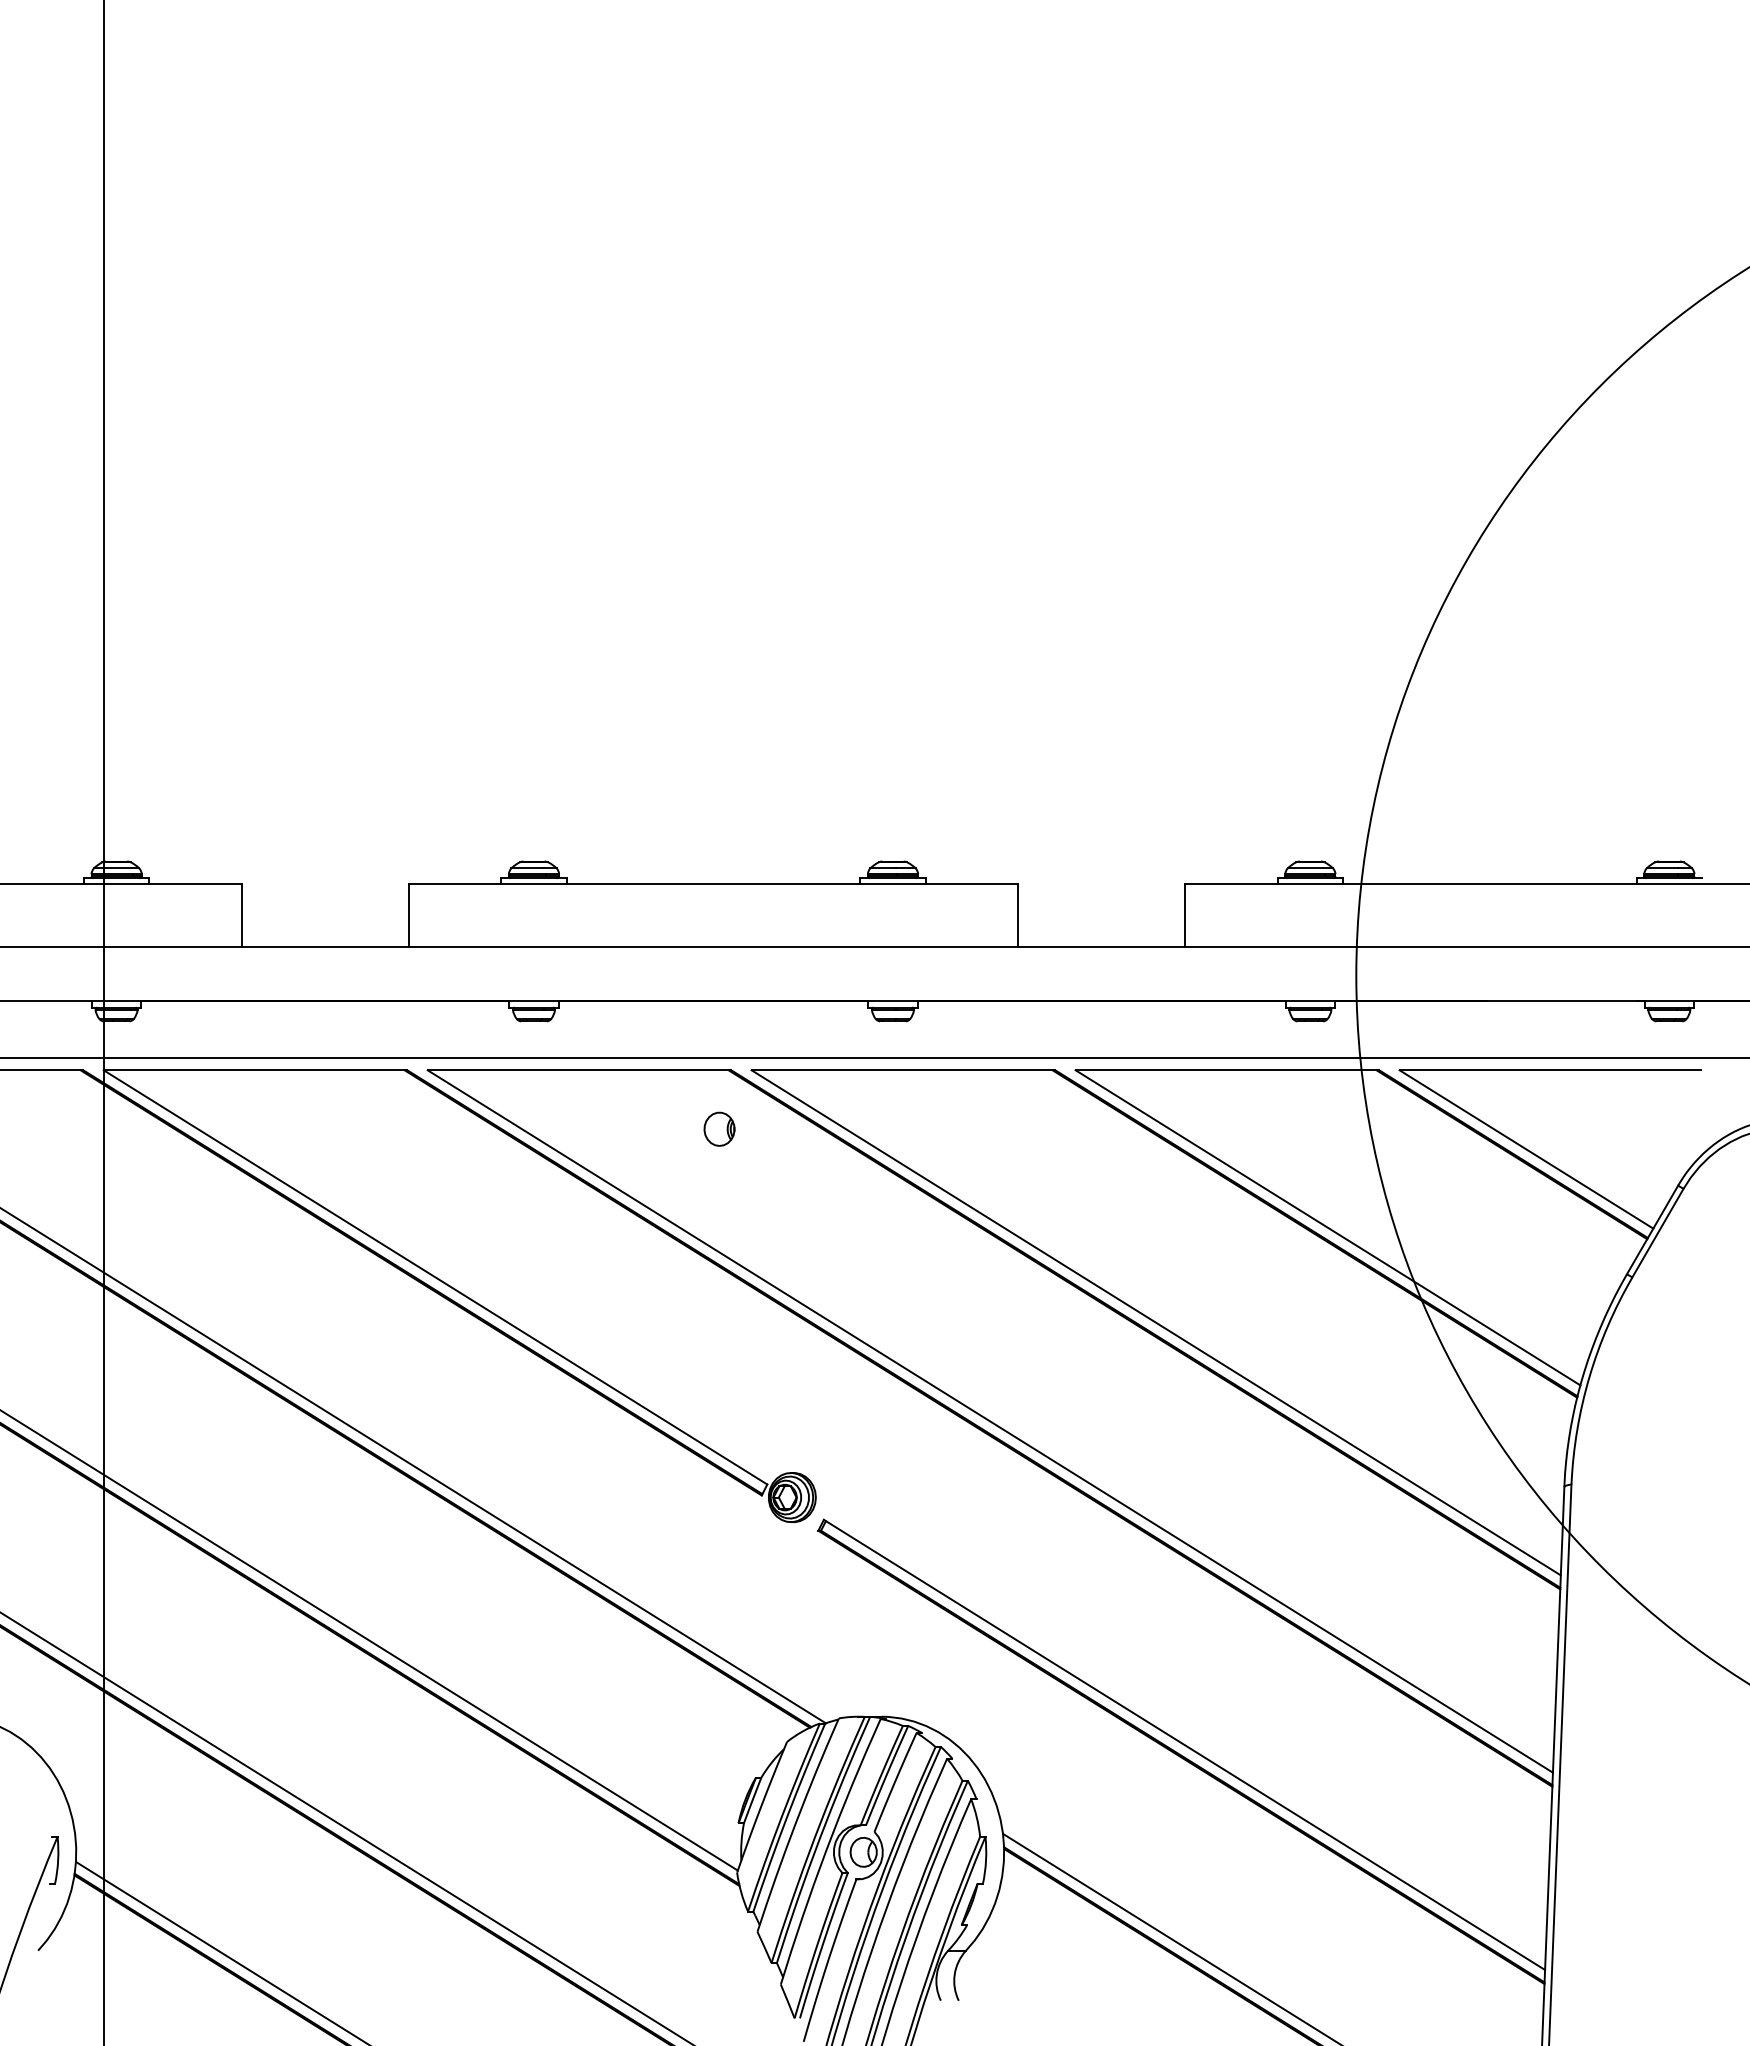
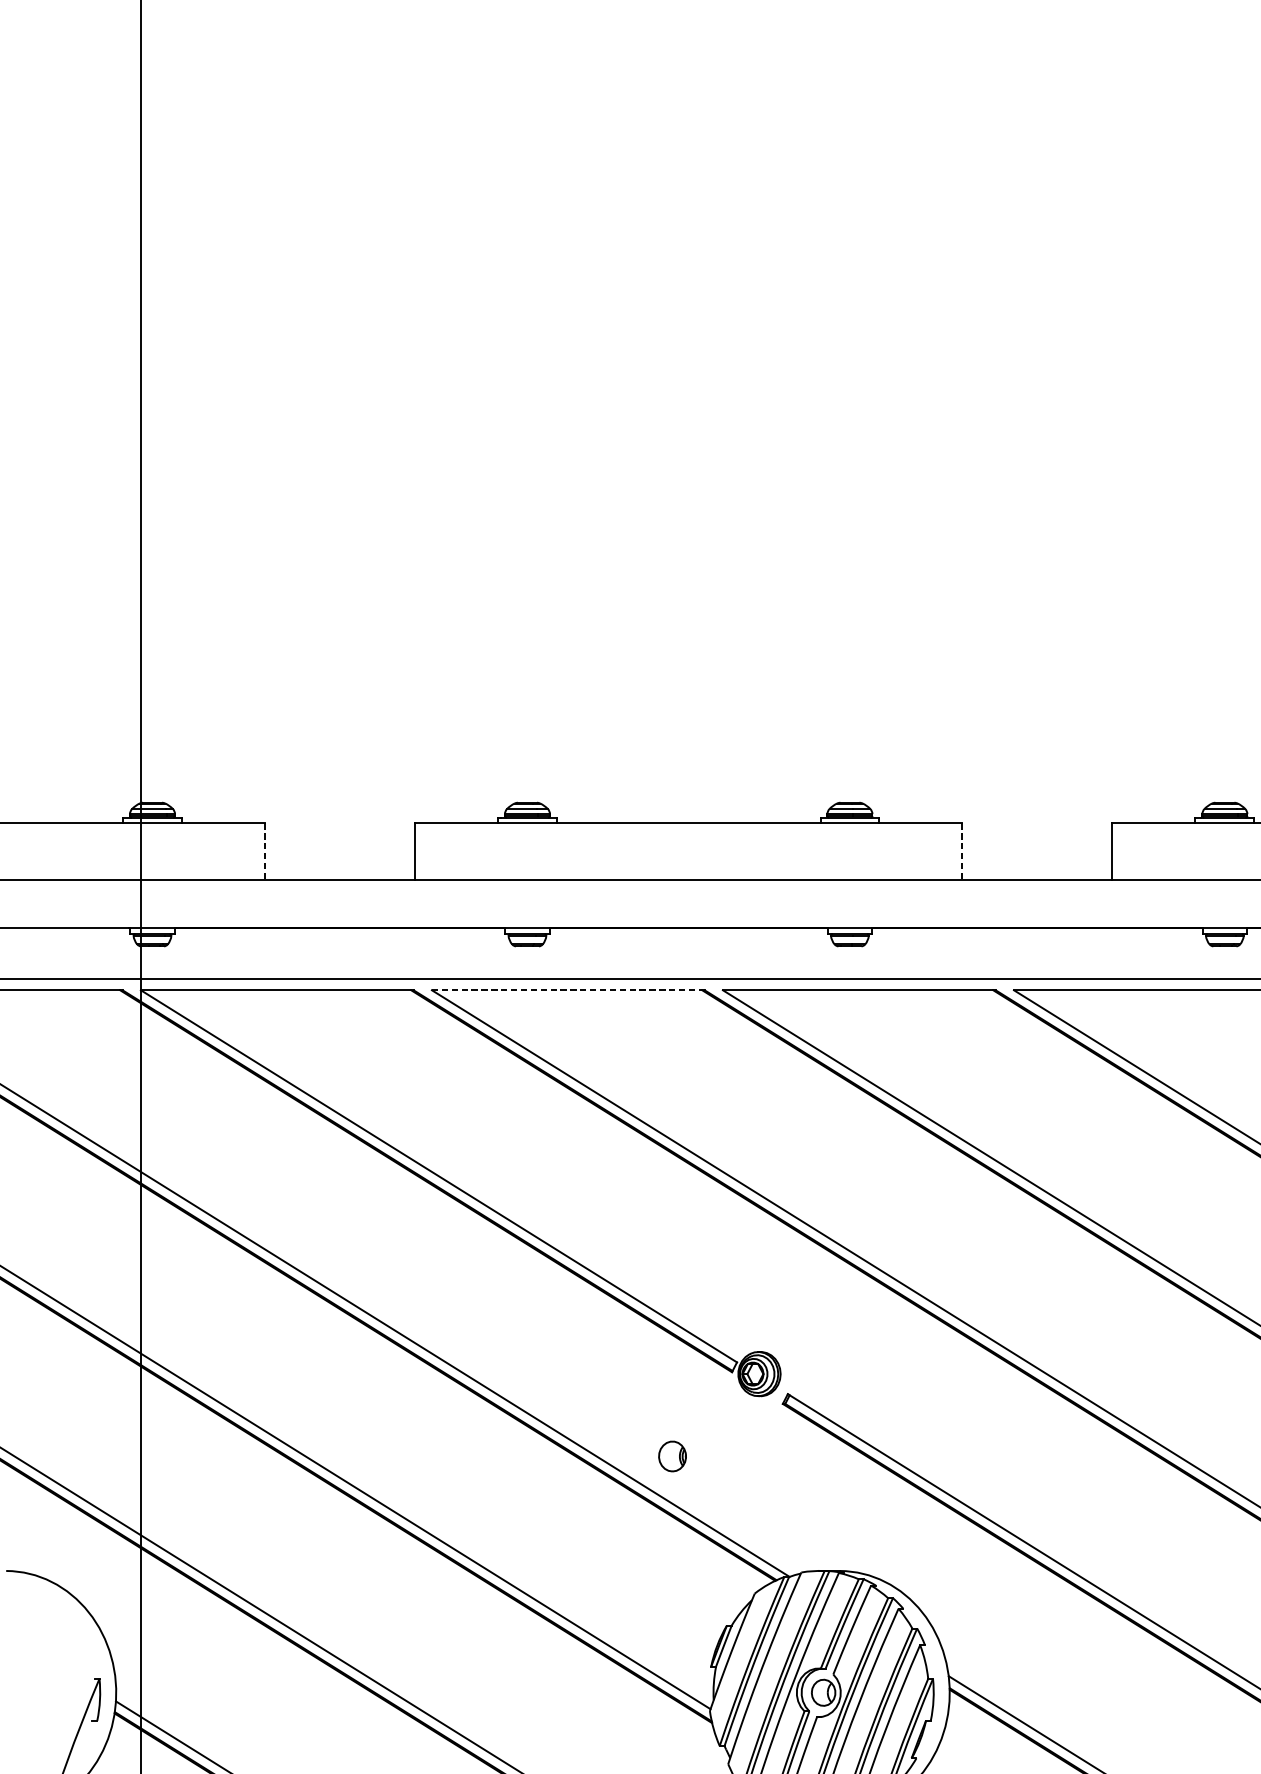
line: (241, 916) -> (264, 852), solid -> dashed
line: (1018, 916) -> (962, 852), solid -> dashed
line: (578, 1070) -> (567, 990), solid -> dashed
part: (719, 1128) -> (672, 1455), moved

